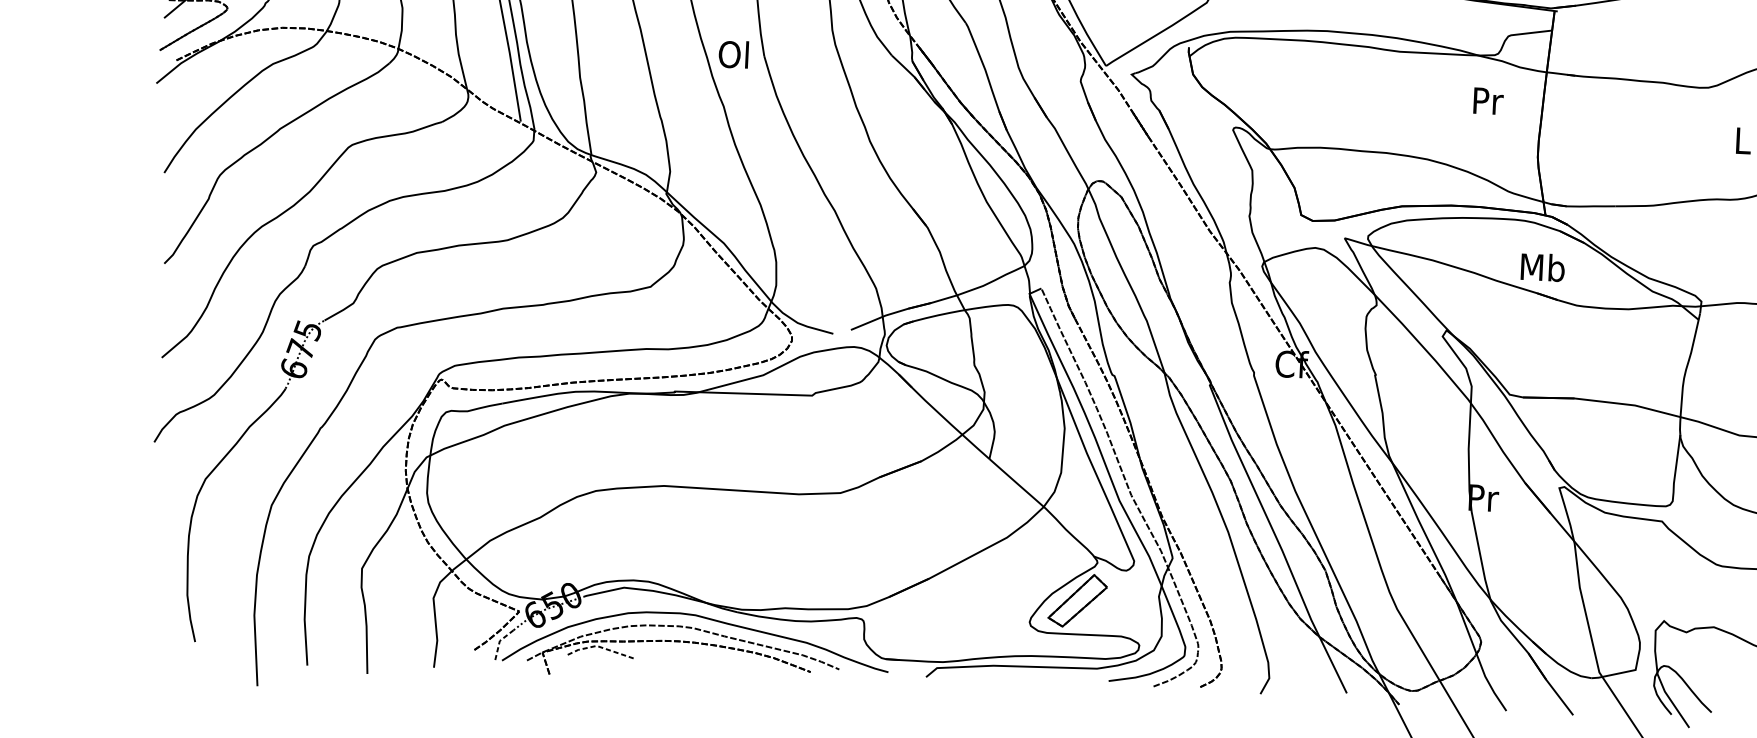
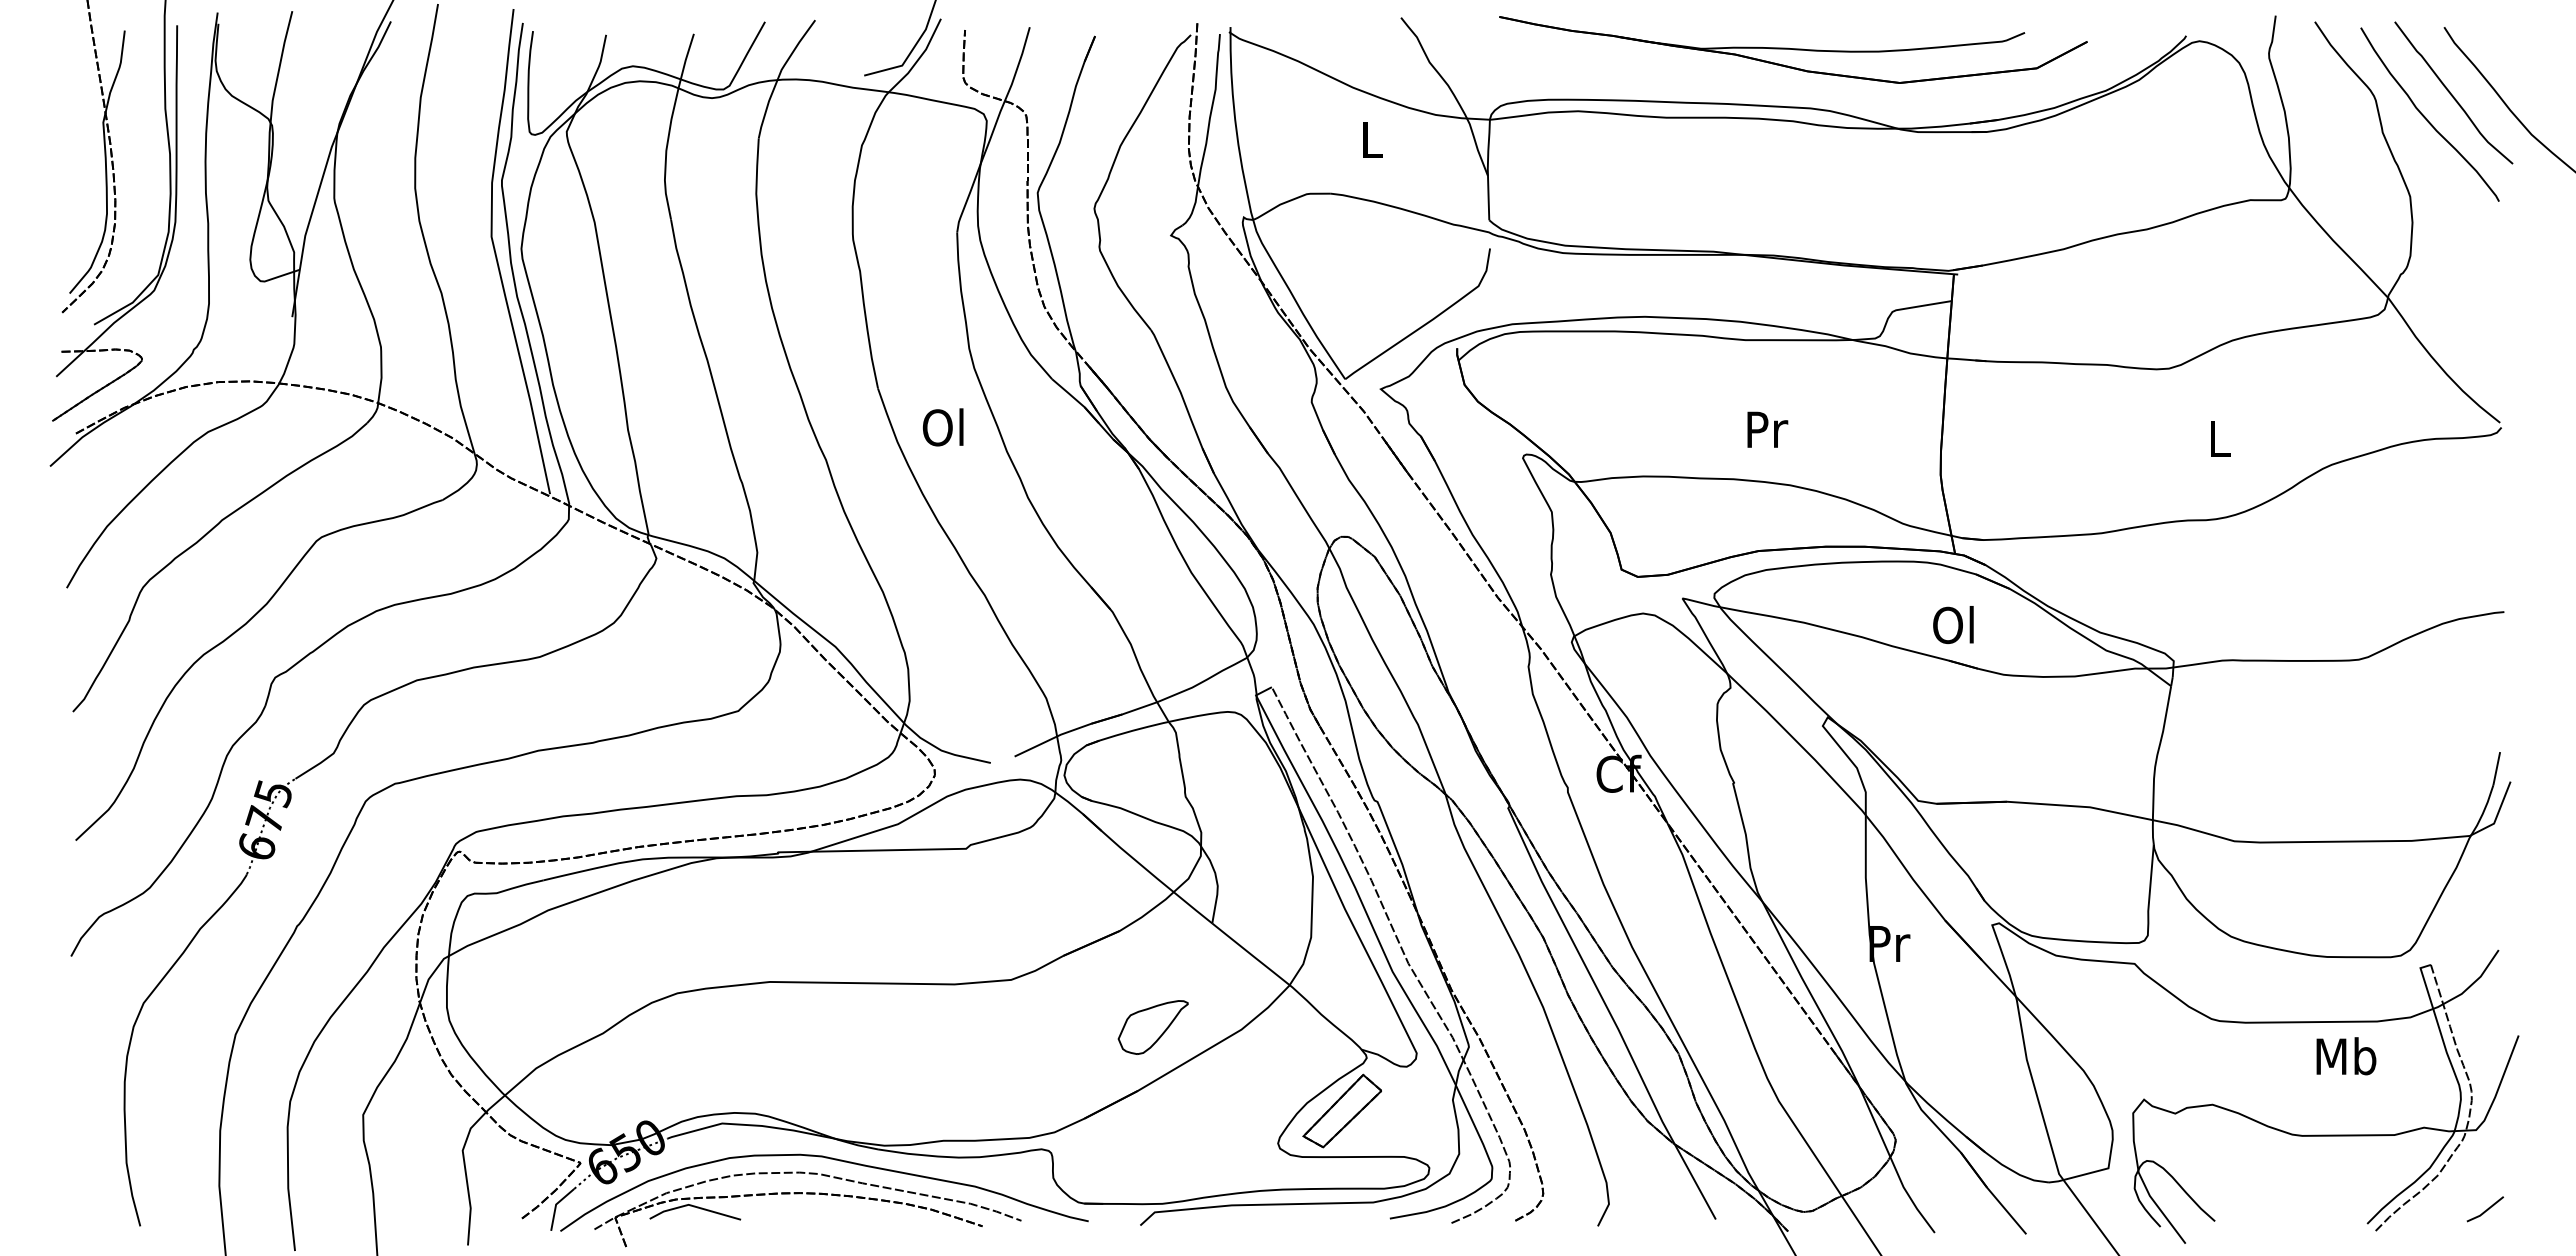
text: (733, 54) -> (943, 427), moved
text: (1488, 101) -> (1767, 429), moved
text: (1542, 267) -> (1954, 625), Mb -> Ol
part: (942, 532) -> (1152, 1027), added
line: (499, 641) -> (555, 1205), dashed -> solid
line: (600, 647) -> (694, 1206), dashed -> solid

